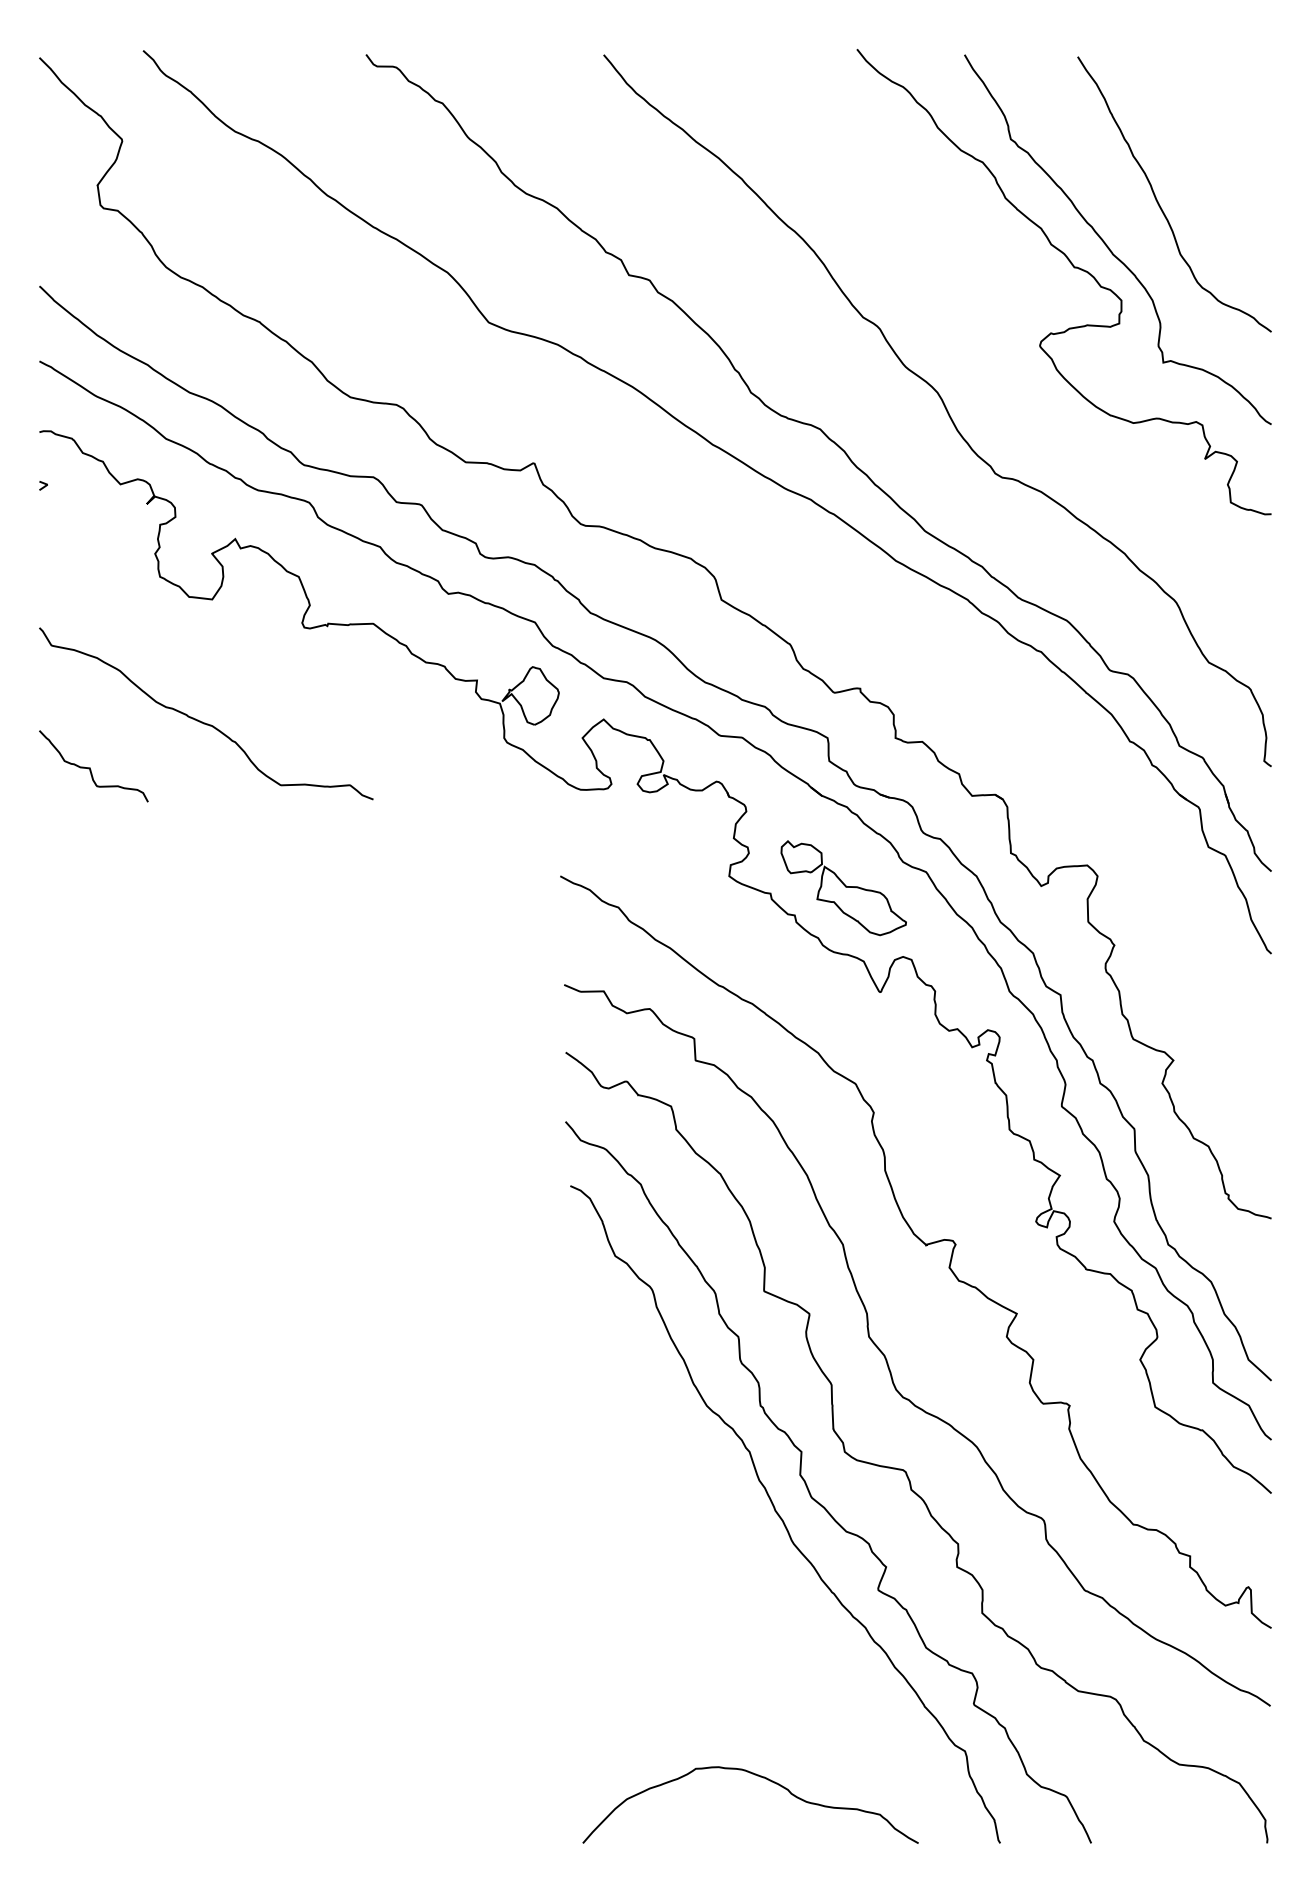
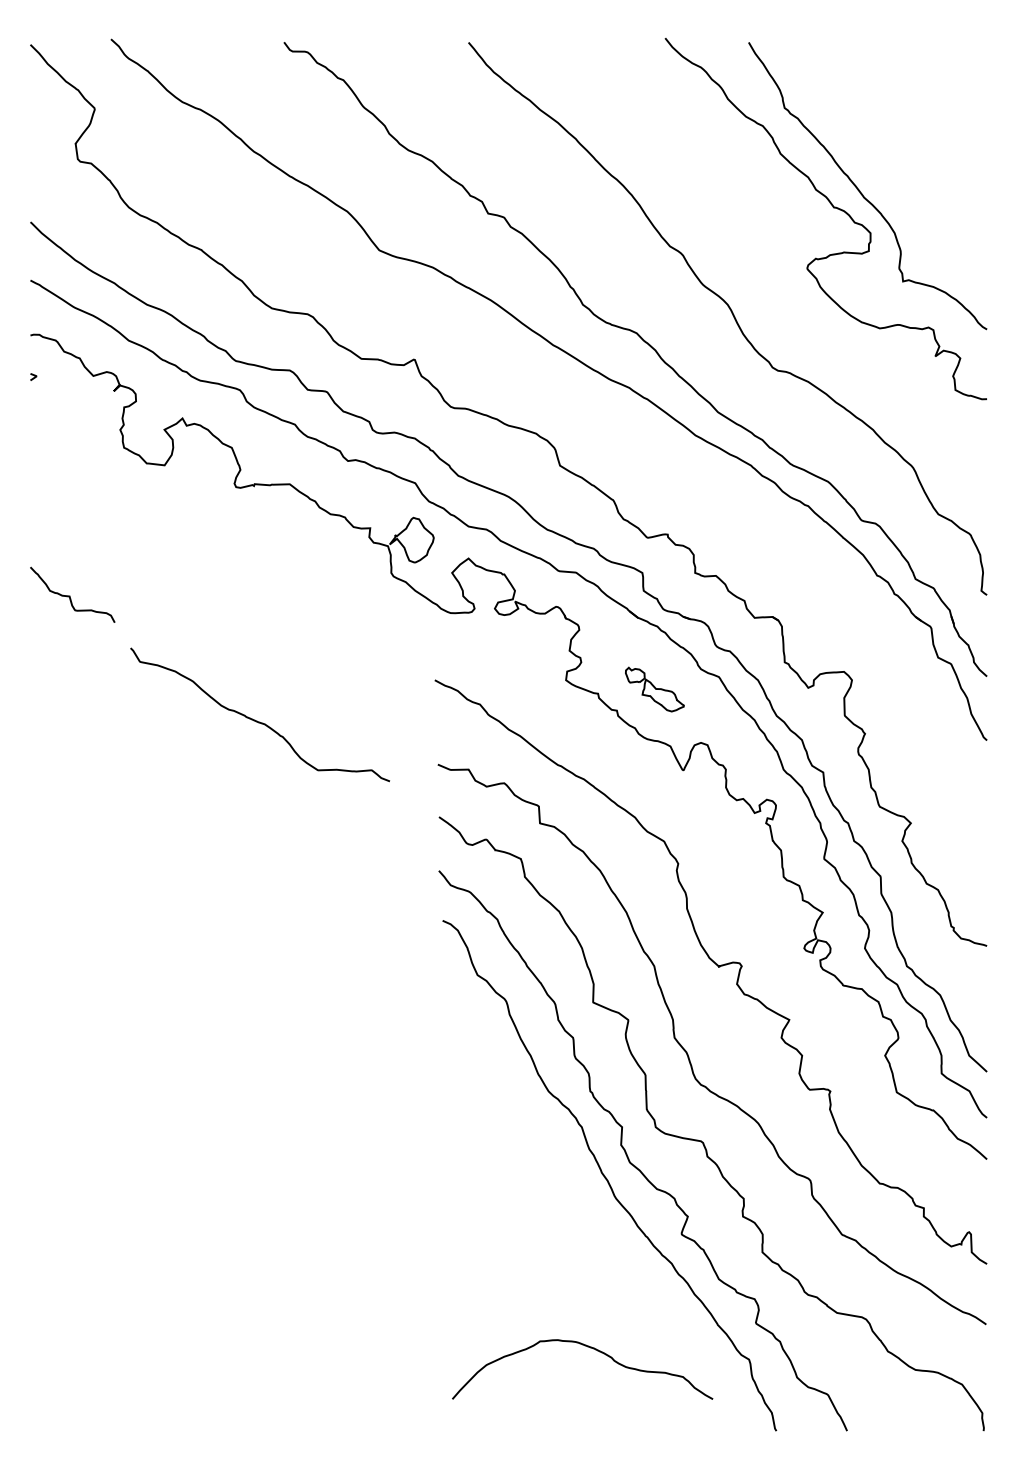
curve: (1158, 201) -> (899, 156), removed
curve: (202, 721) -> (257, 720), moved
part: (843, 888) -> (654, 689), size x0.6
curve: (760, 1777) -> (590, 1348), moved

